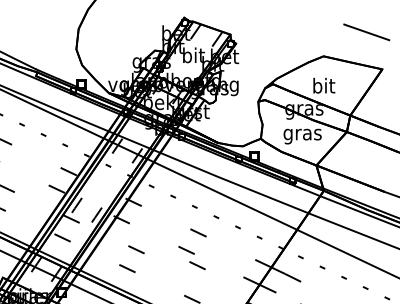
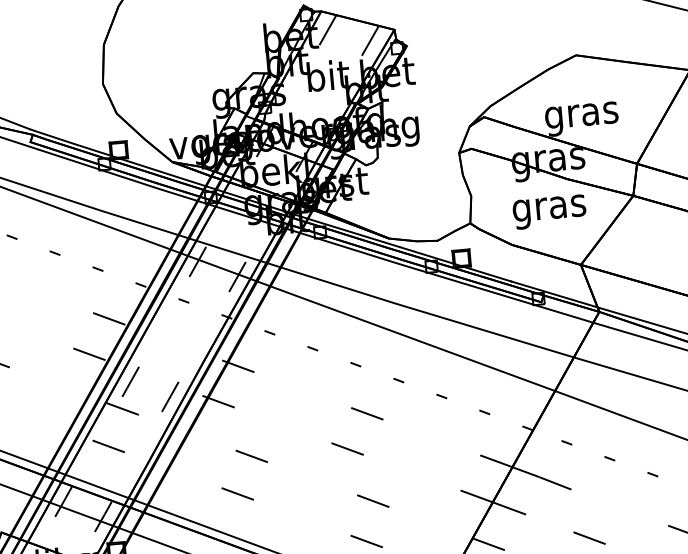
text: (323, 87) -> (581, 114), bit -> gras
line: (197, 265) -> (373, 500), moved

